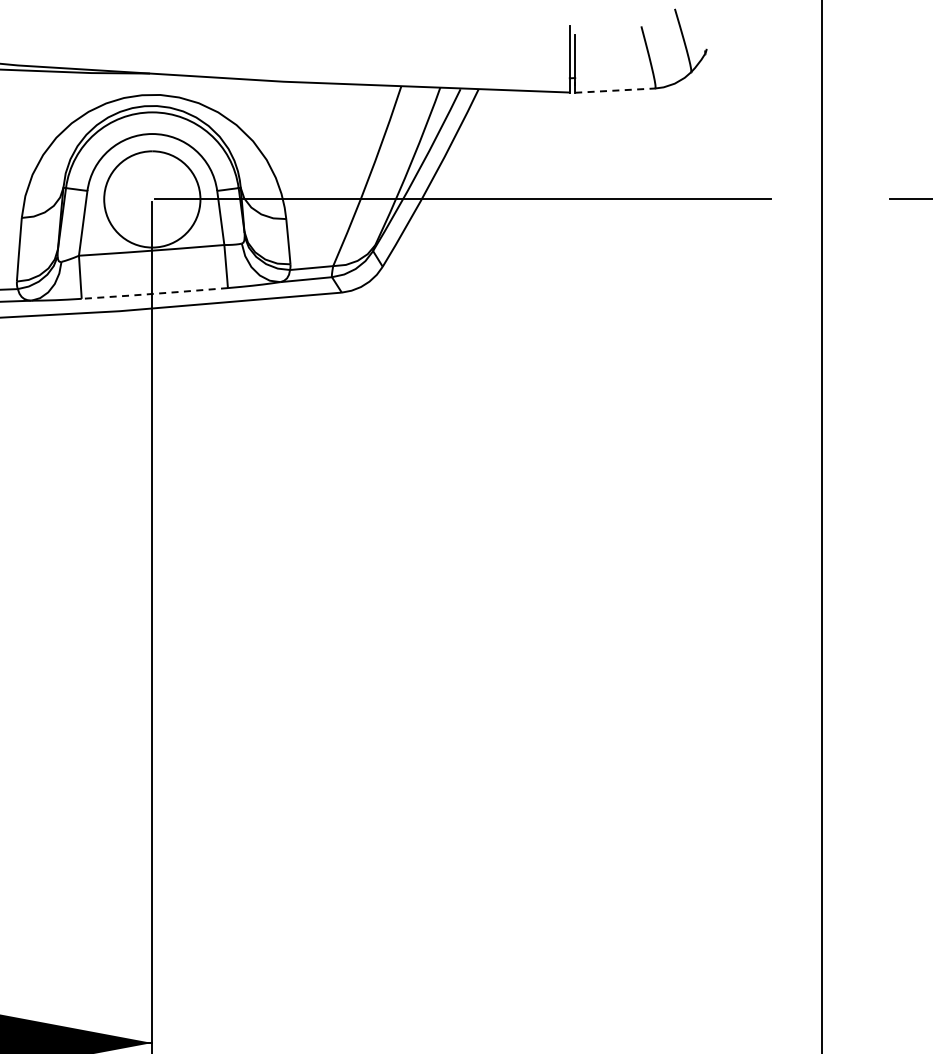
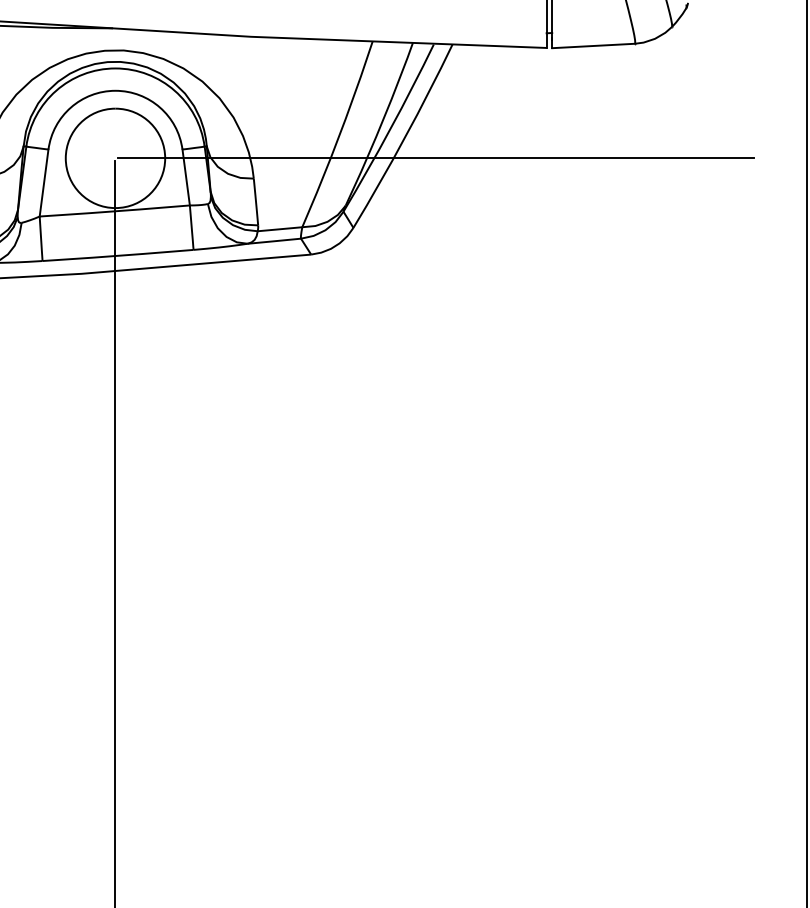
line: (615, 90) -> (593, 45), dashed -> solid
line: (154, 293) -> (117, 255), dashed -> solid

